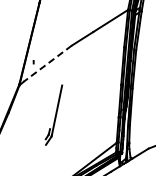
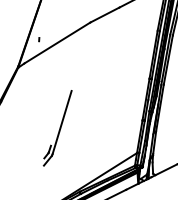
line: (47, 63) -> (56, 42), dashed -> solid
part: (53, 114) -> (57, 127), moved

